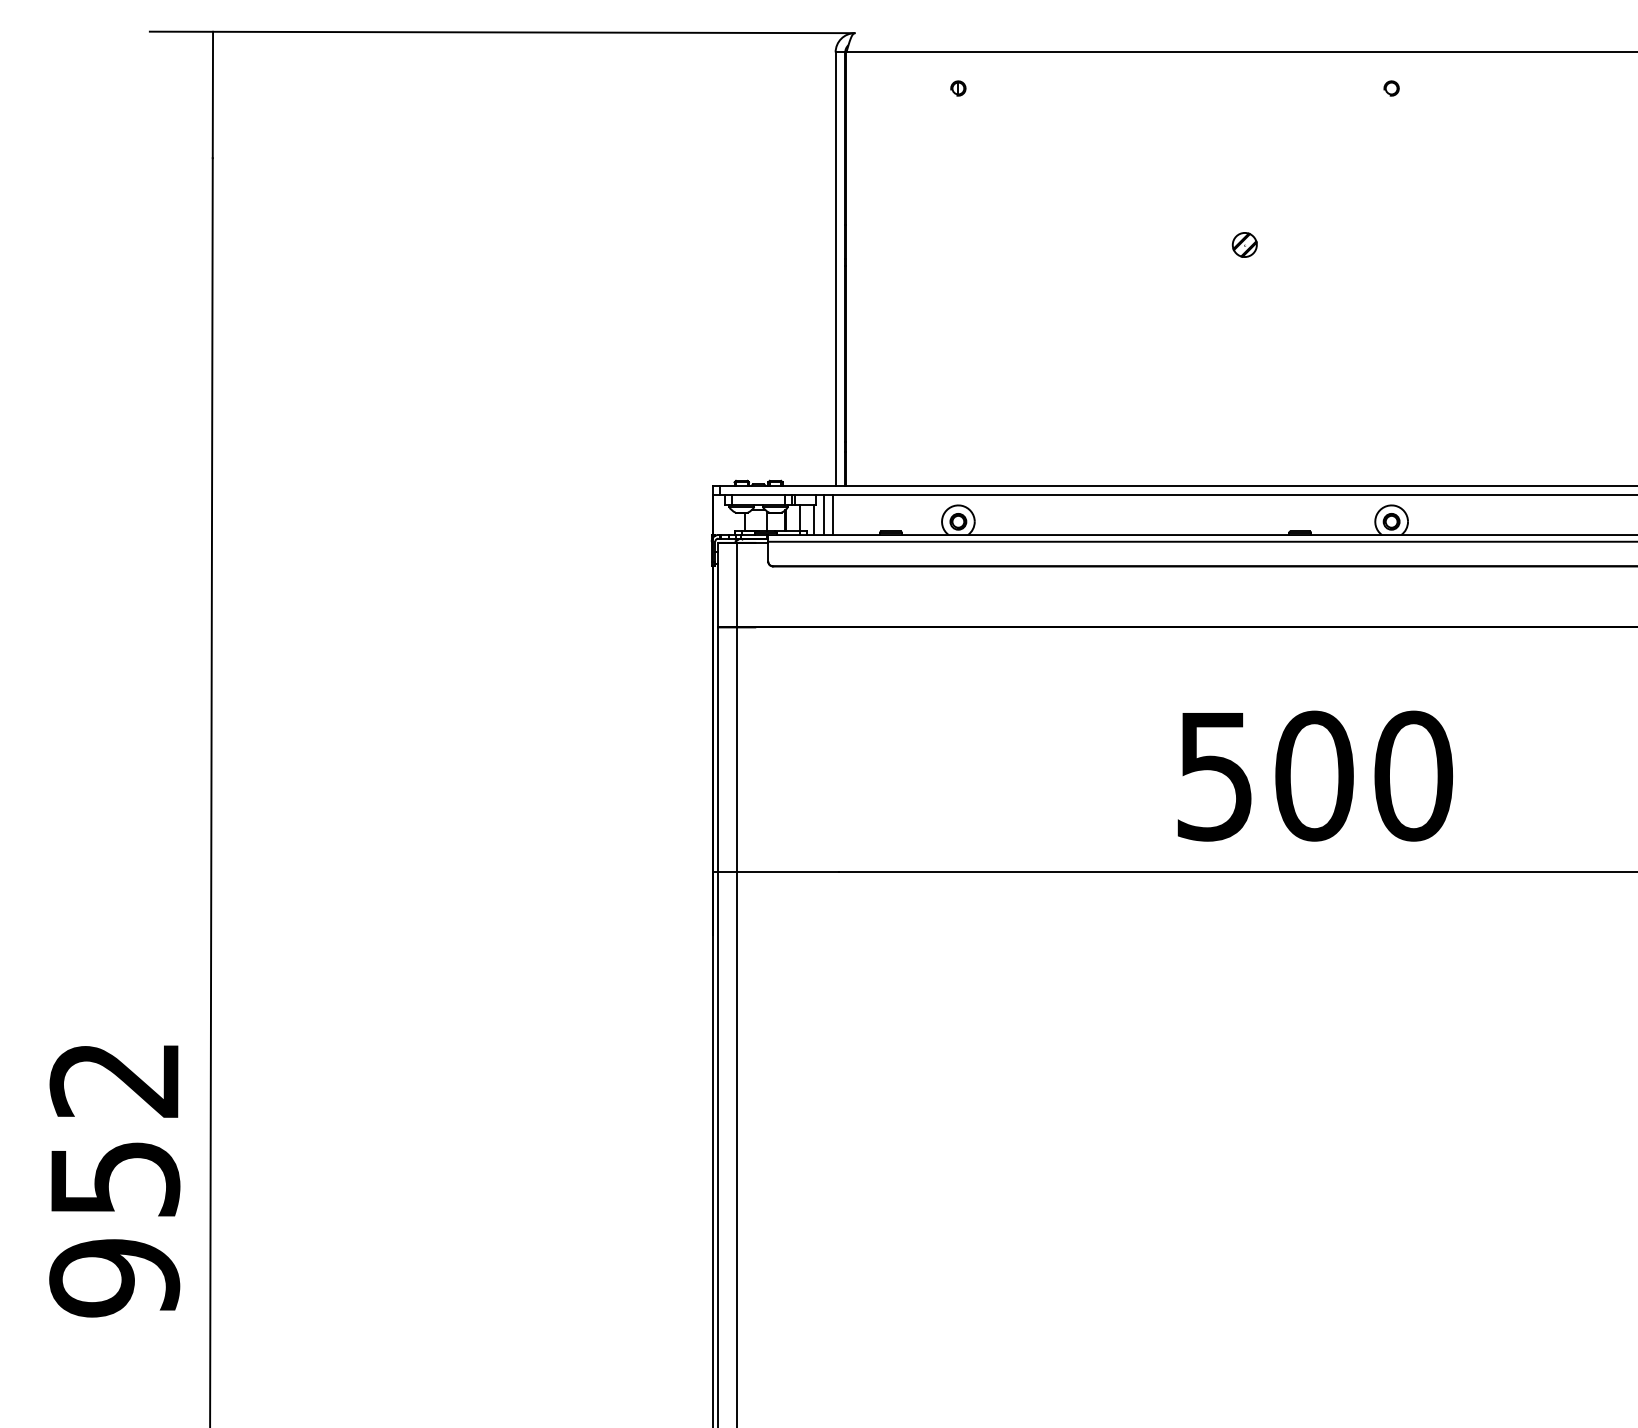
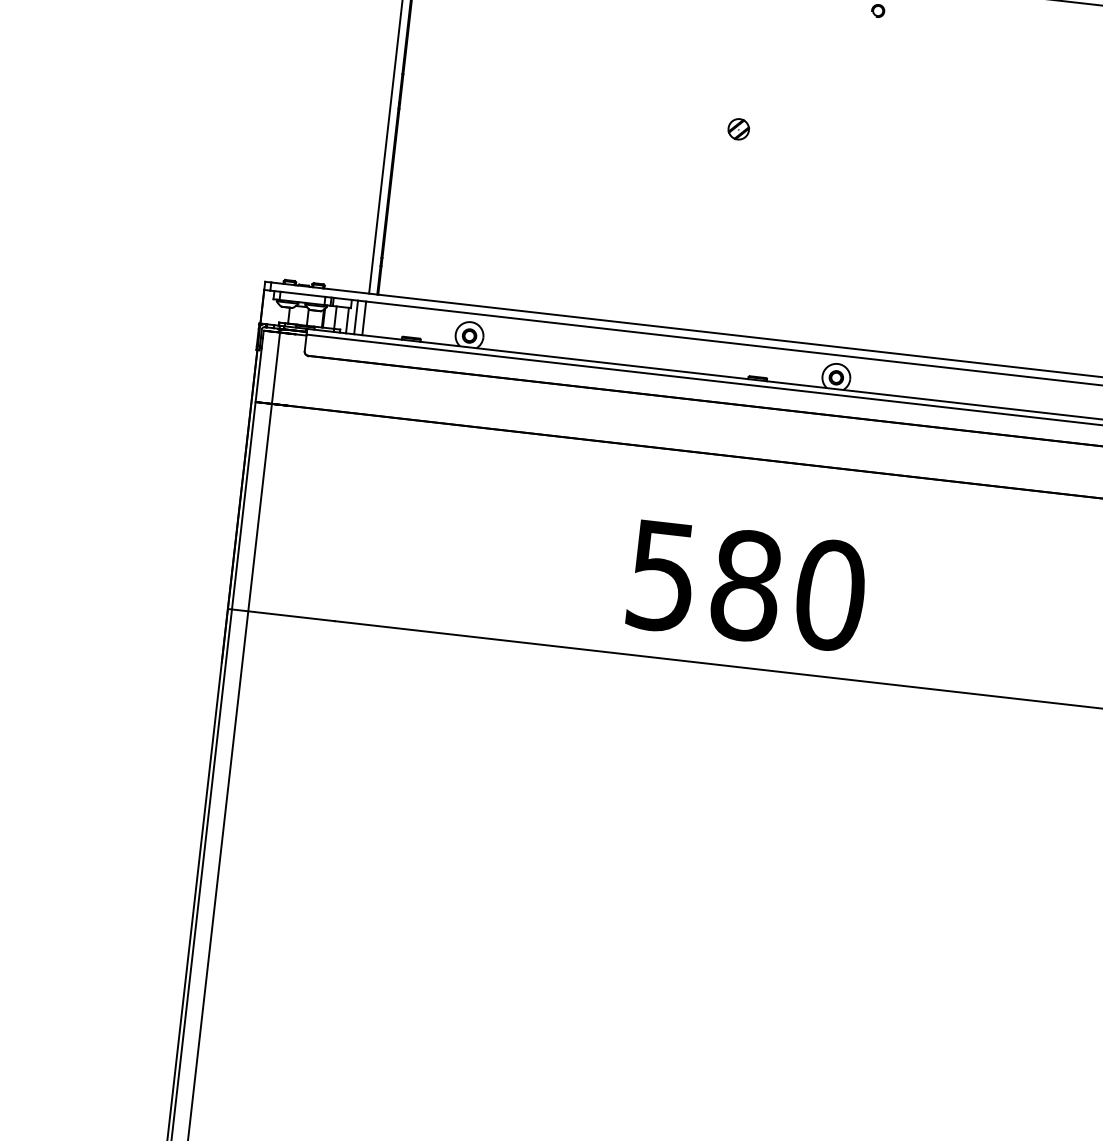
text: (1314, 775) -> (746, 585), 500 -> 580

